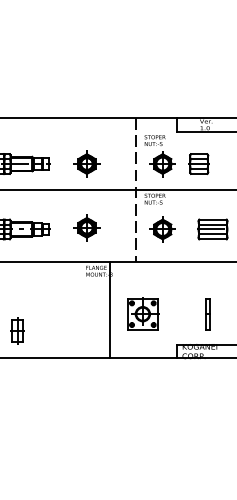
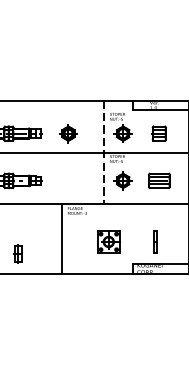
part: (197, 163) -> (158, 133), moved
part: (86, 227) -> (68, 179), removed
line: (110, 309) -> (62, 238), moved

